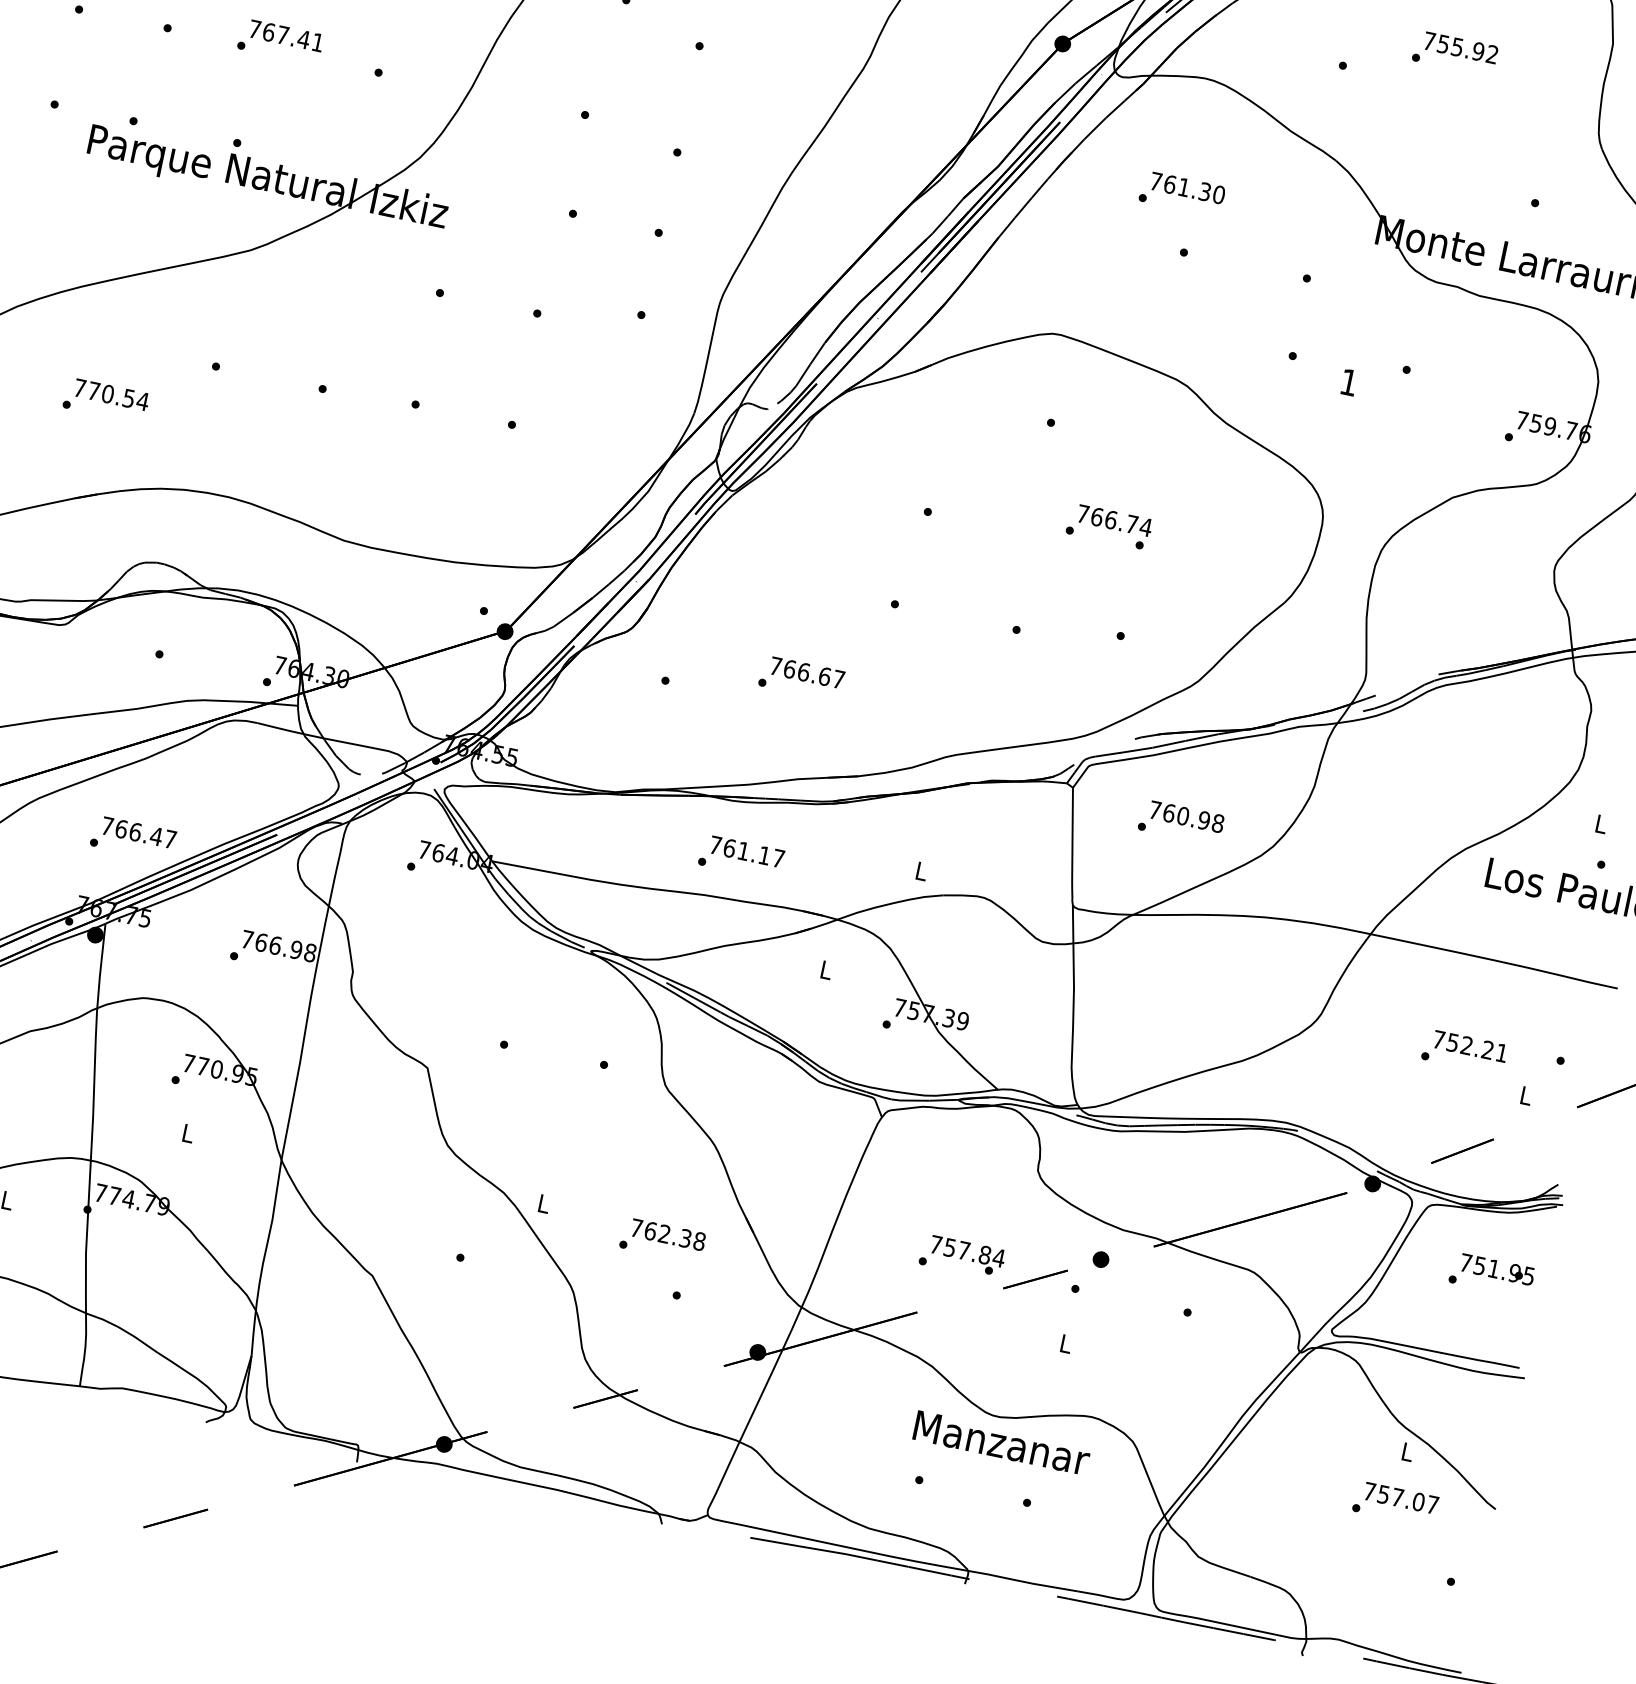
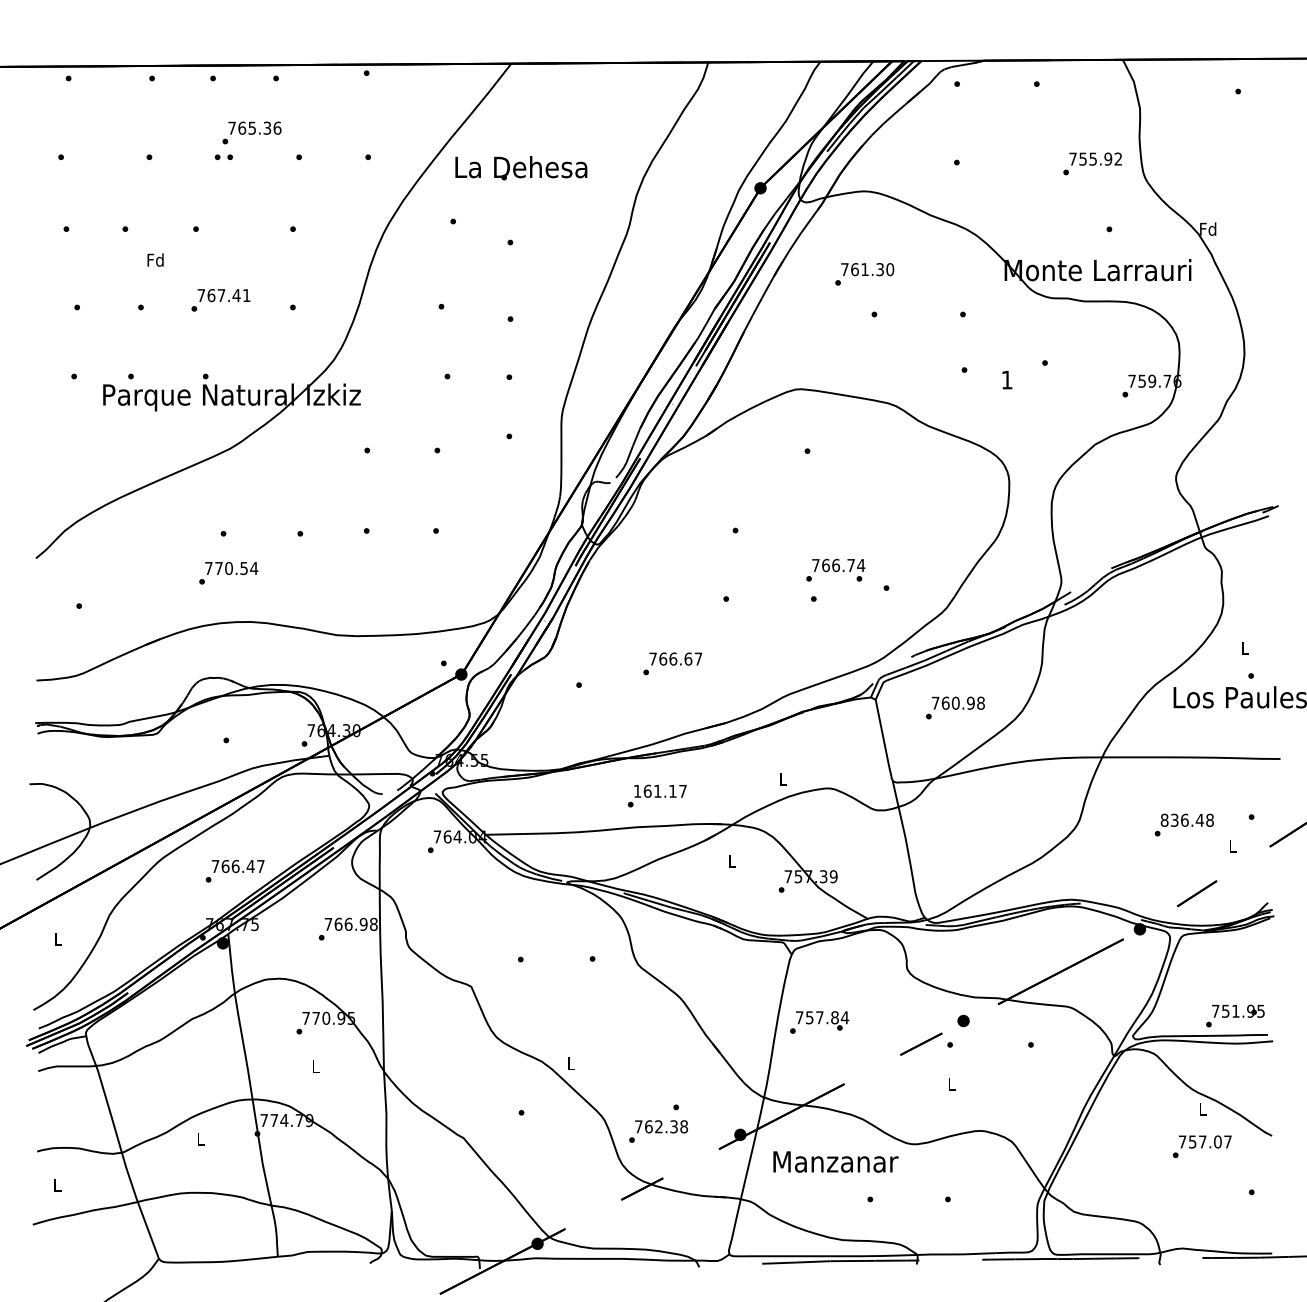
text: (1455, 53) -> (1092, 163), moved
text: (105, 400) -> (228, 573), moved
text: (1108, 526) -> (835, 570), moved
text: (715, 845) -> (637, 791), 761.17 -> 161.17
text: (1469, 1045) -> (1186, 819), 752.21 -> 836.48
text: (662, 1240) -> (658, 1131), moved
text: (962, 1257) -> (819, 1022), moved
text: (1492, 1274) -> (1235, 1015), moved
text: (1001, 1442) -> (835, 1161), moved

